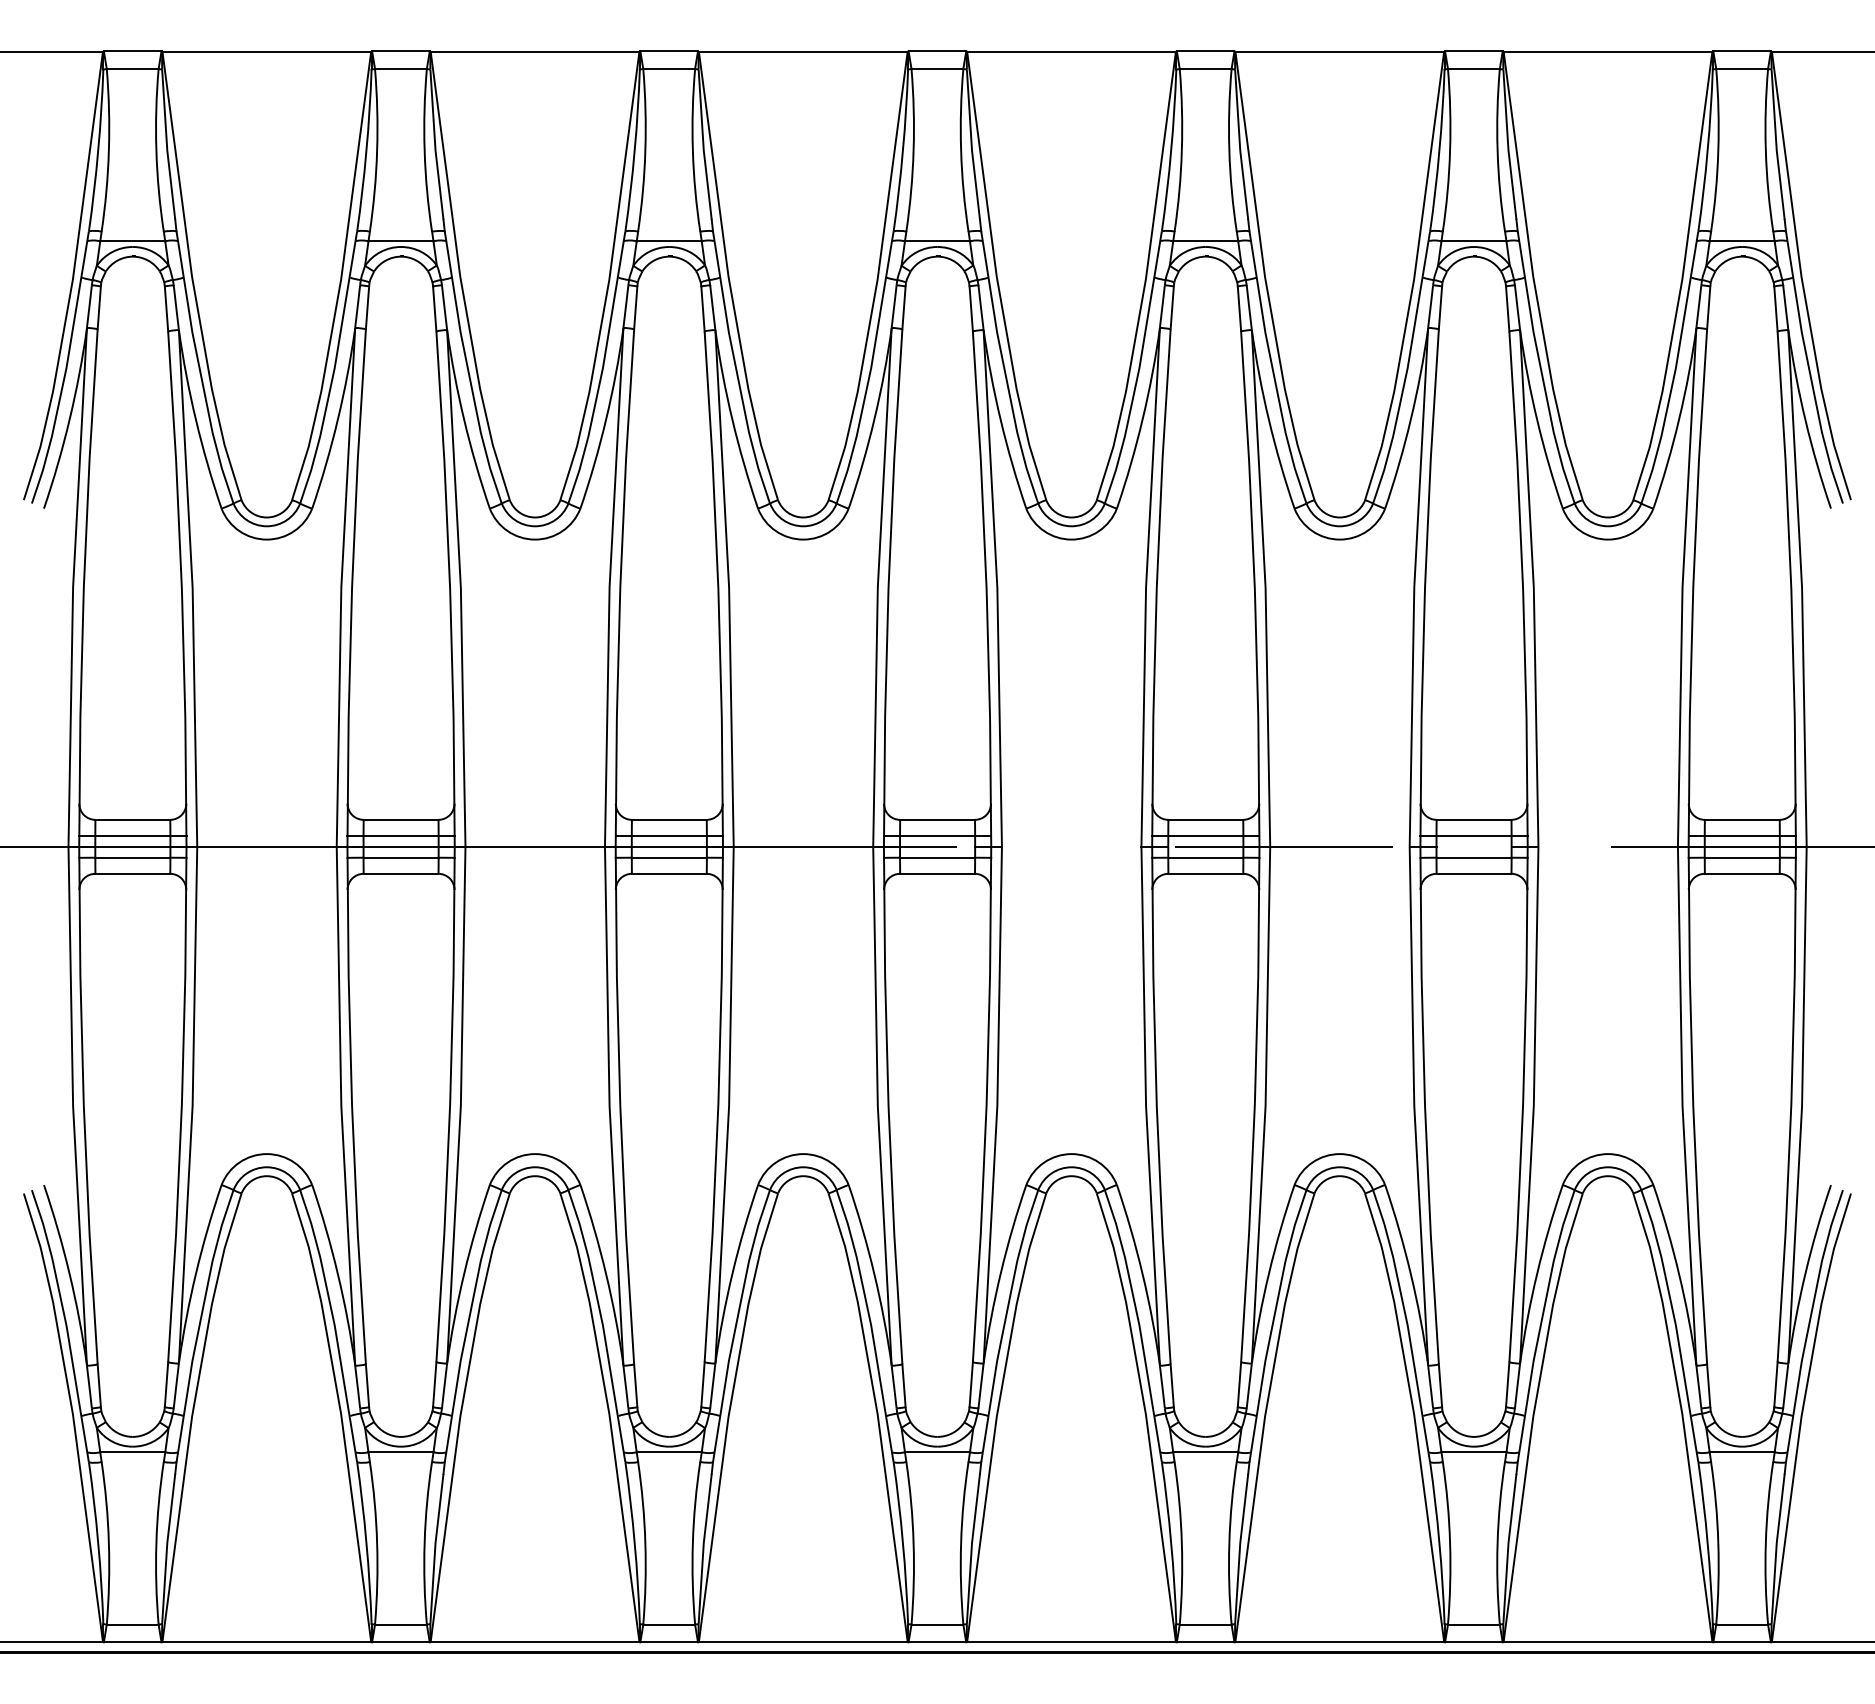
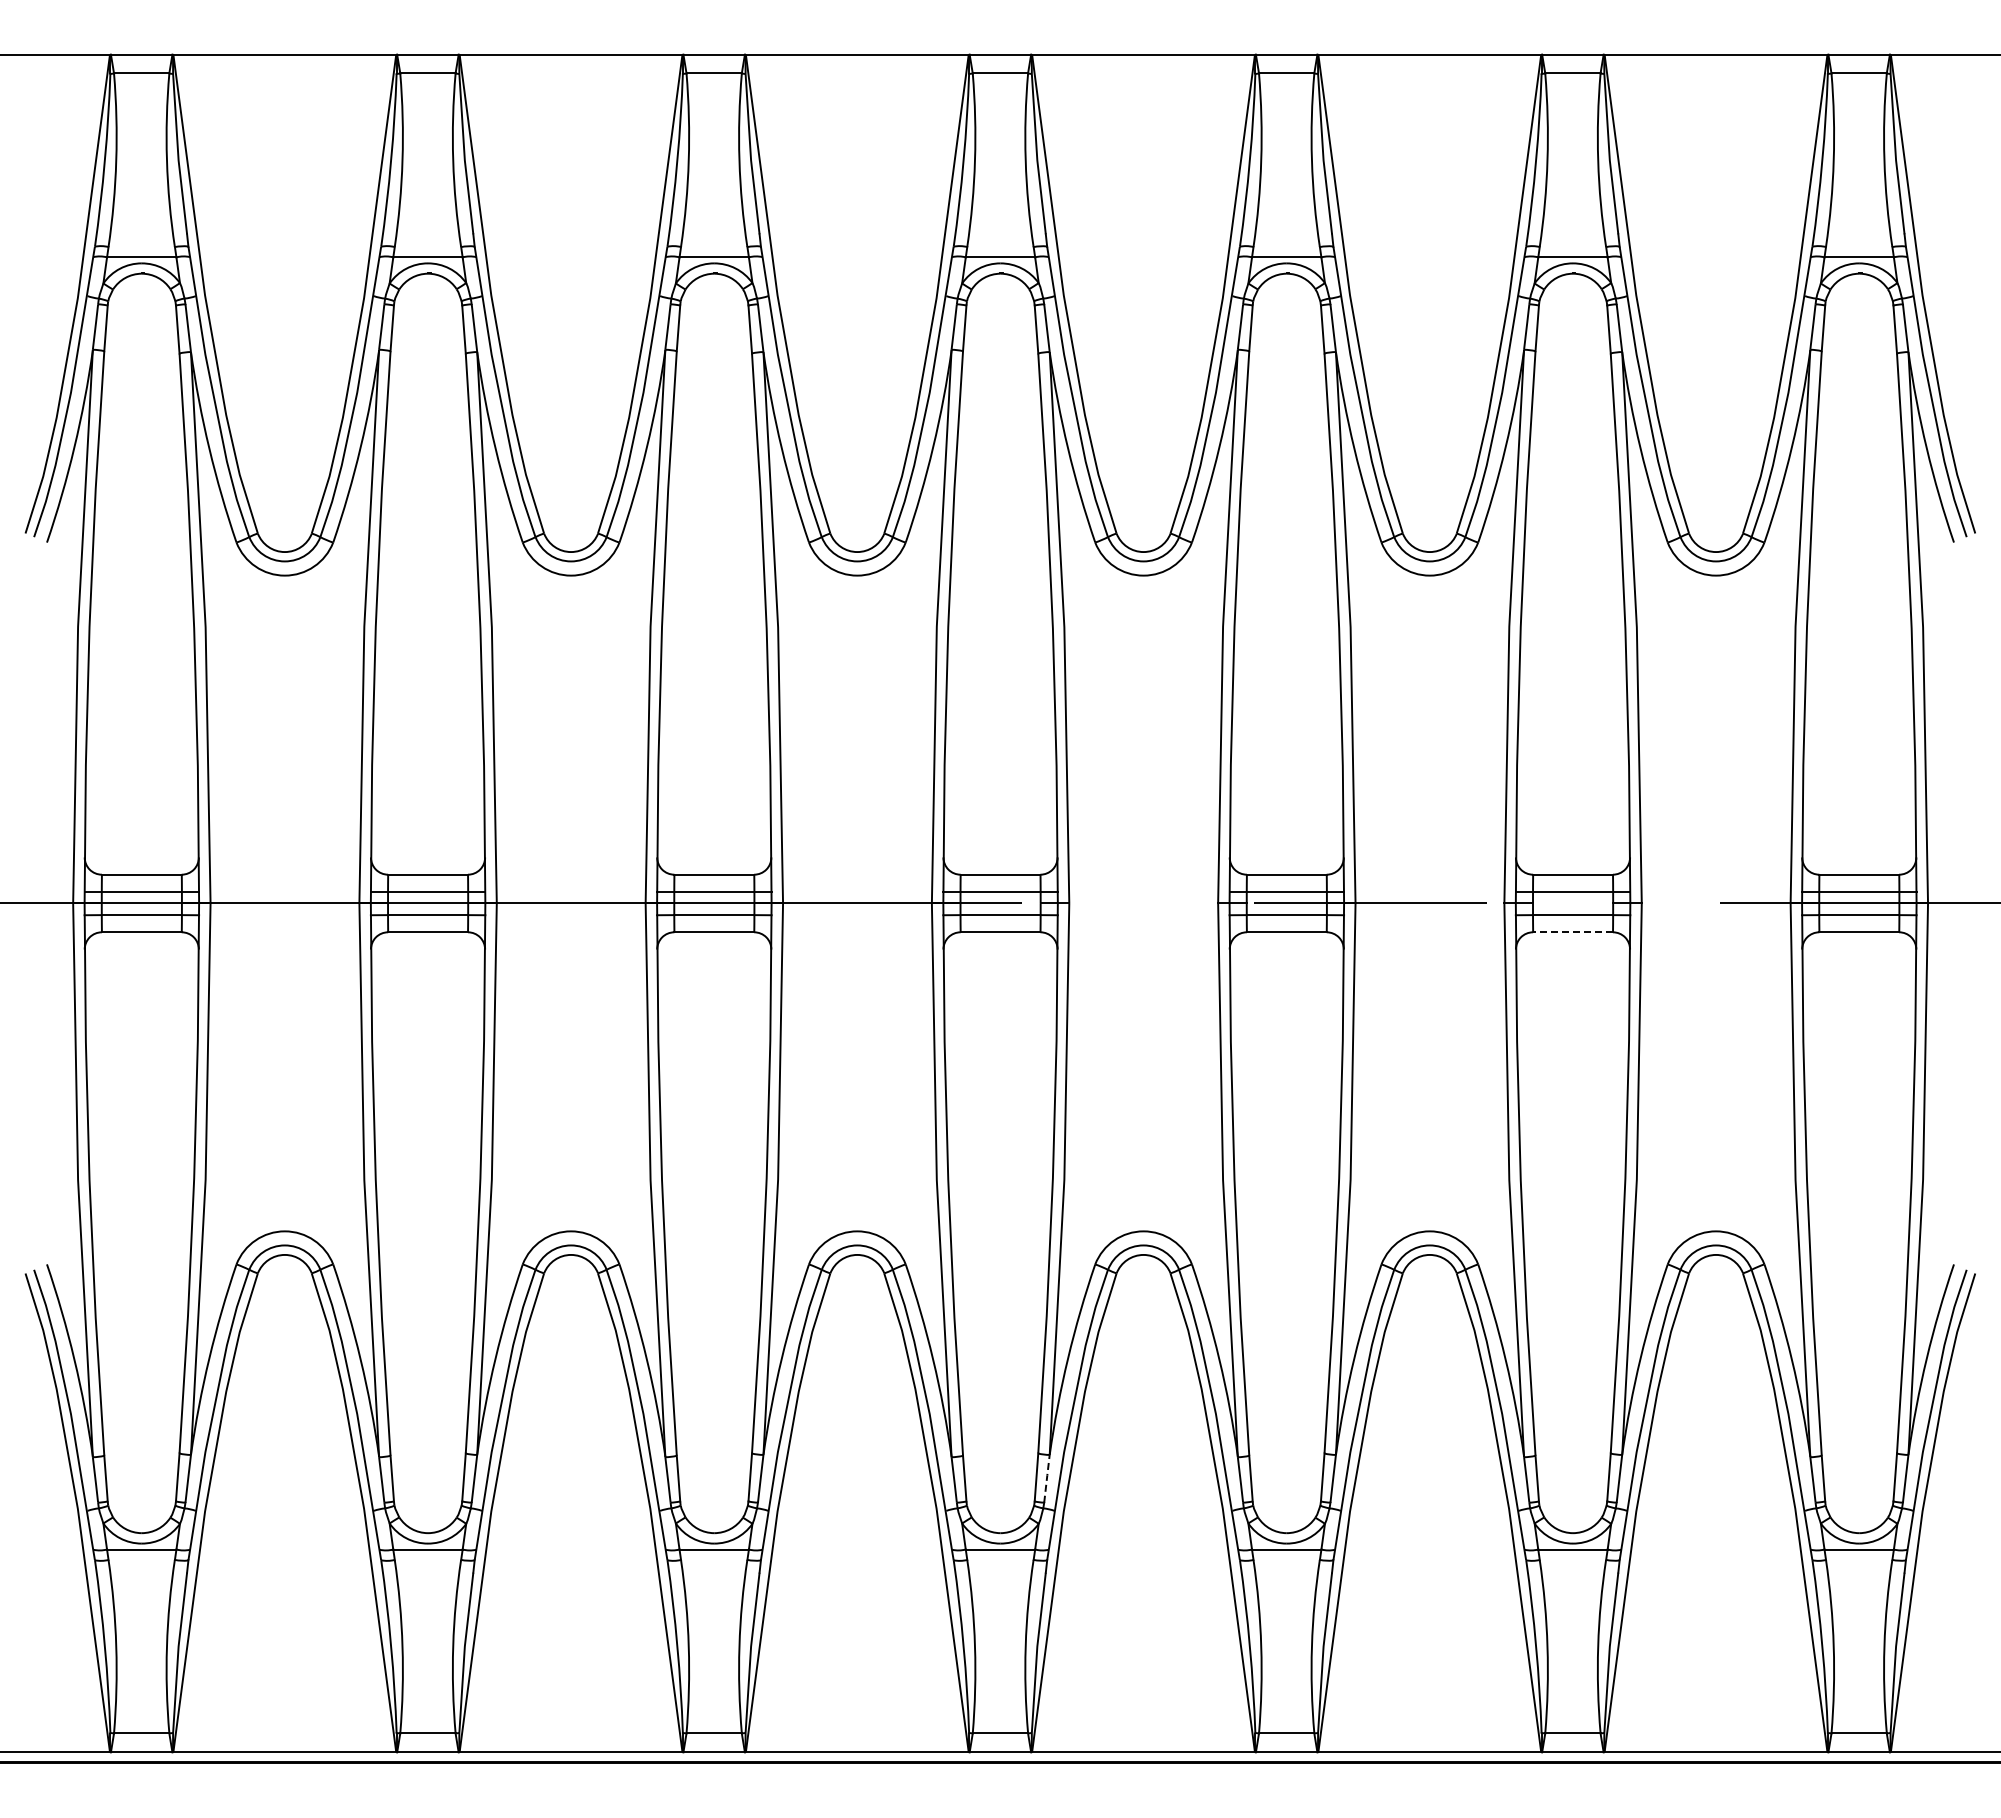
line: (1474, 874) -> (1573, 932), solid -> dashed
line: (980, 1385) -> (1046, 1478), solid -> dashed

